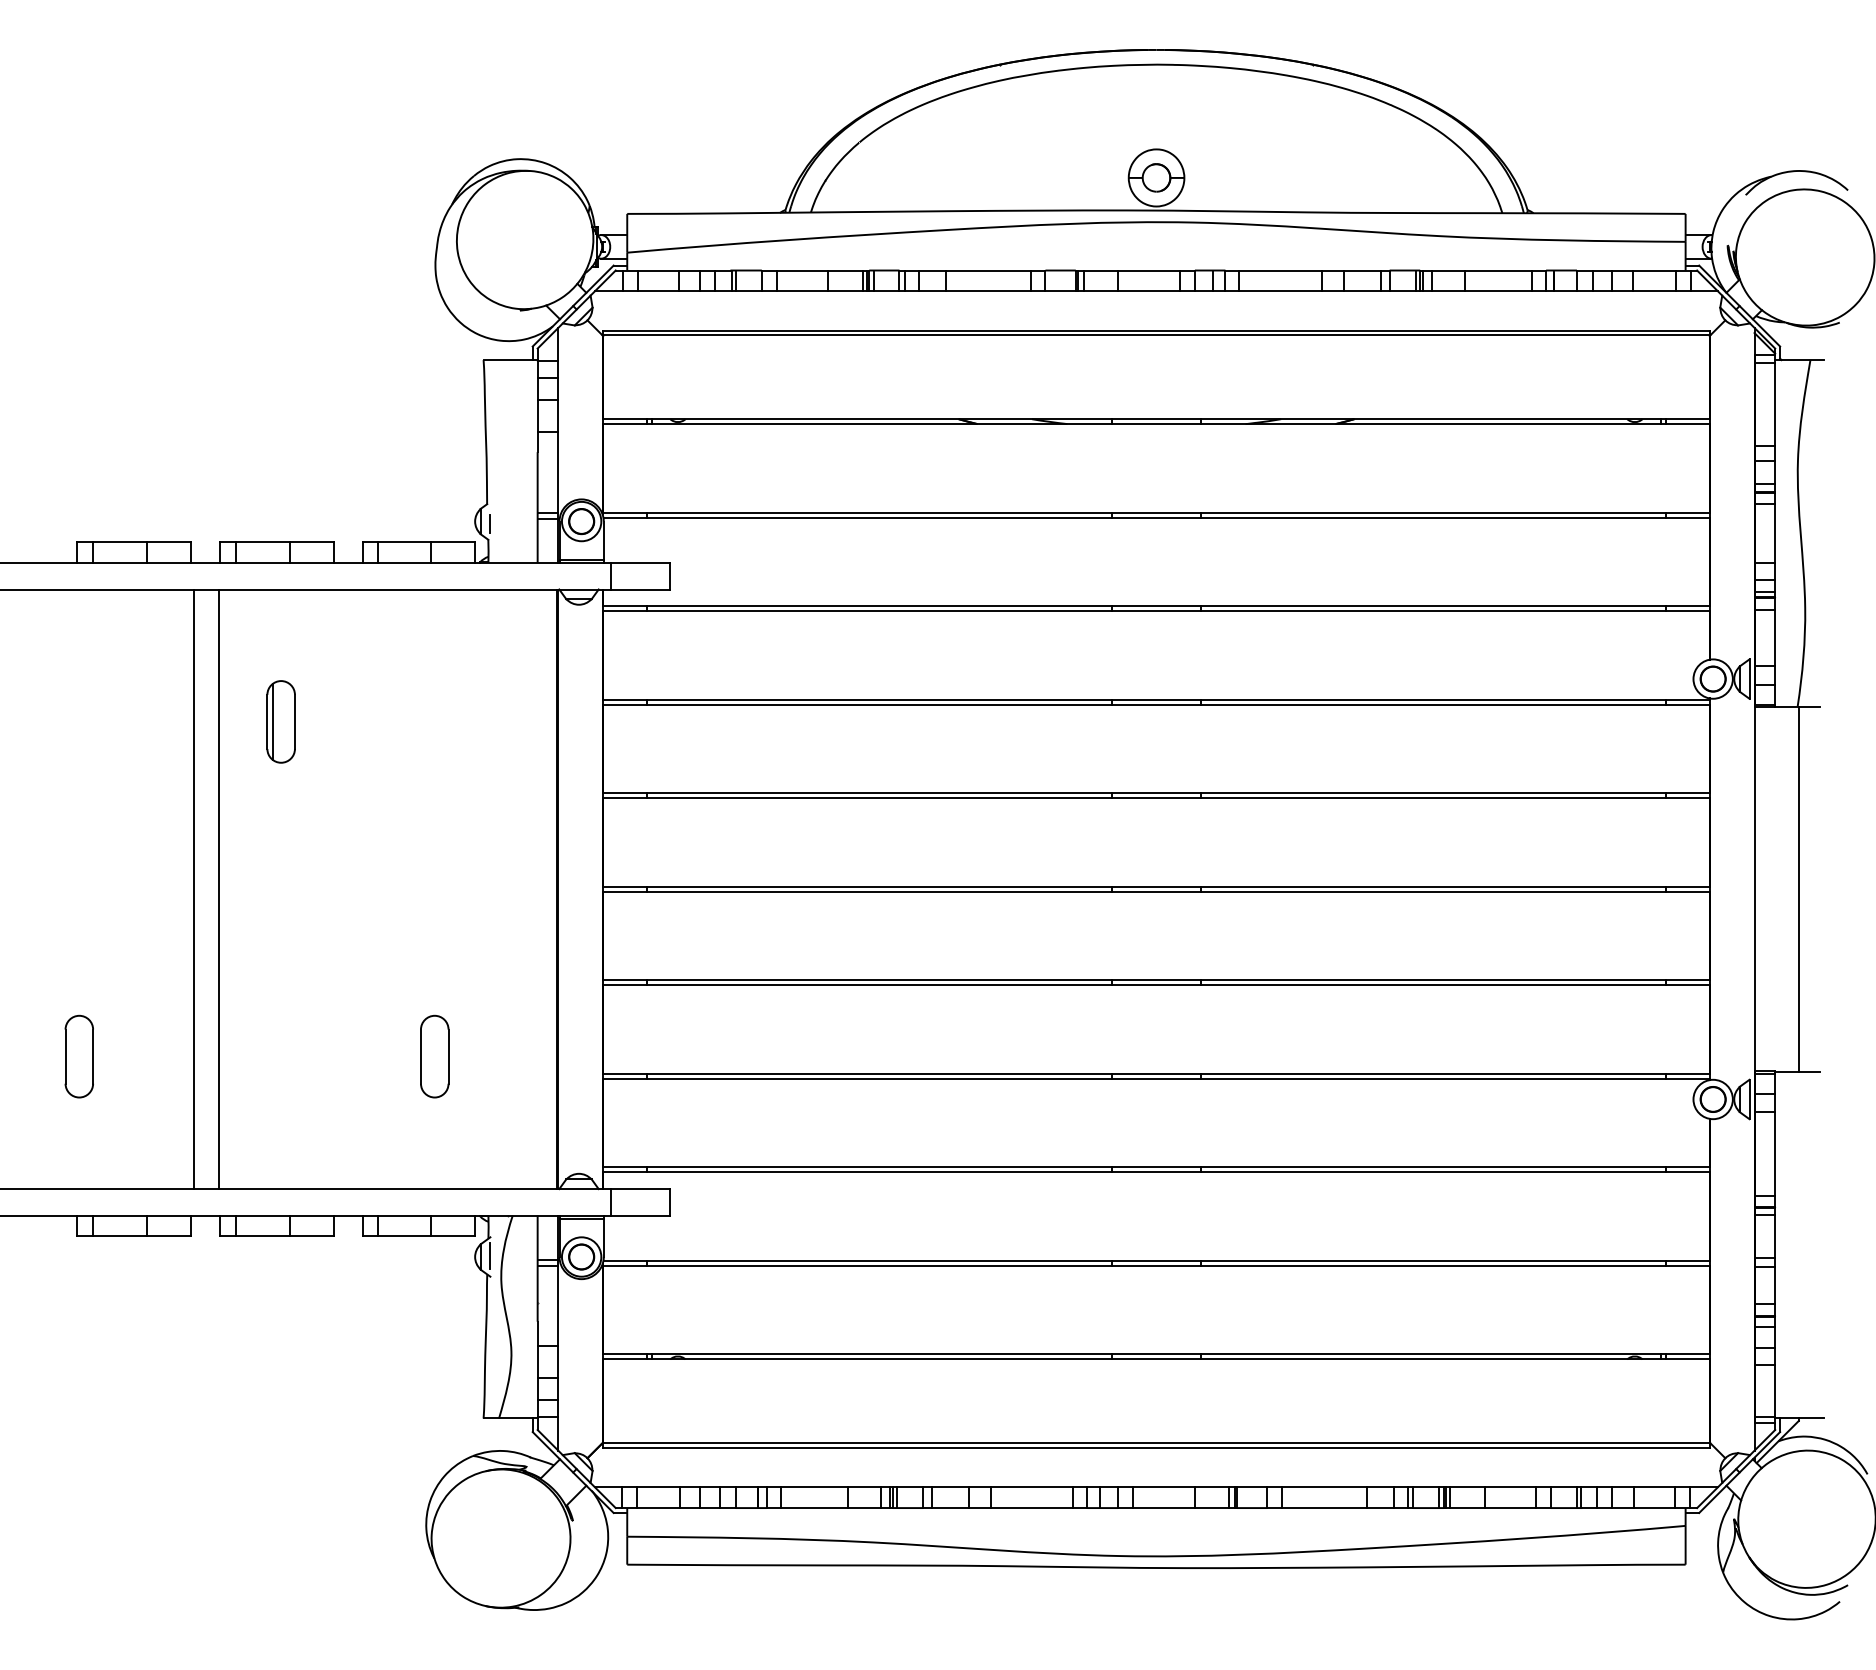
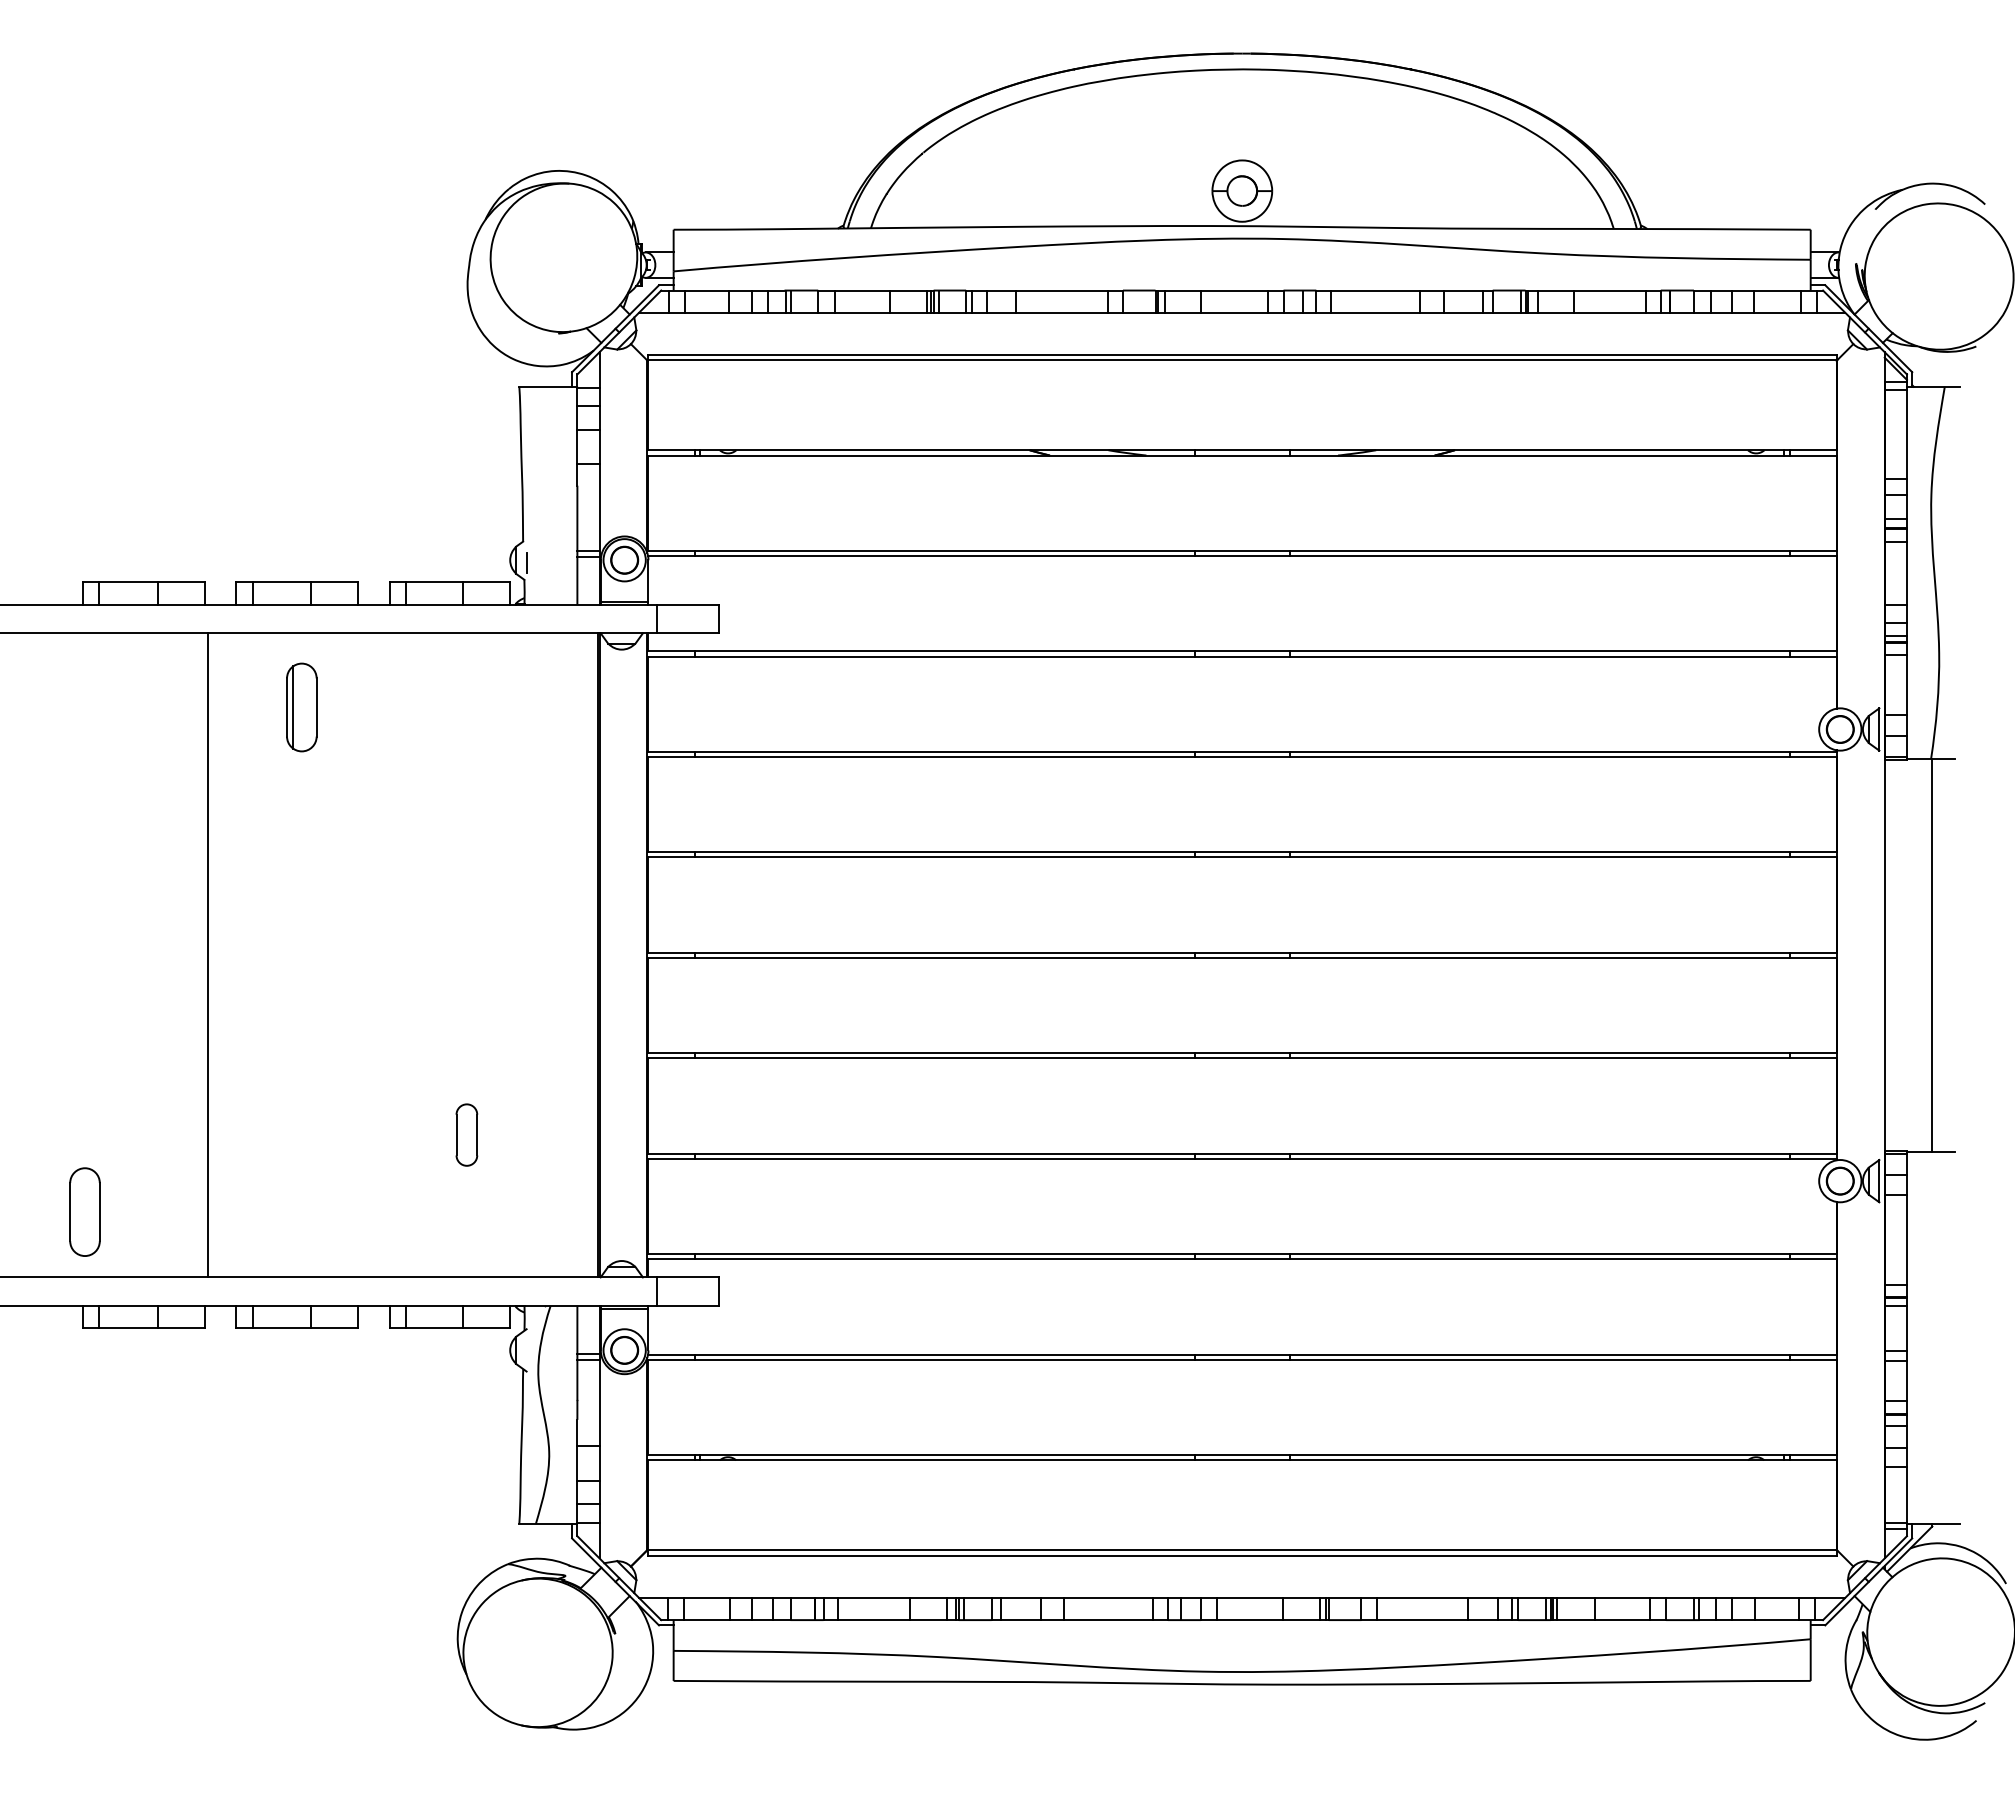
part: (280, 721) -> (301, 707), moved
line: (218, 889) -> (234, 955), removed
part: (78, 1056) -> (84, 1211), moved
part: (434, 1056) -> (466, 1134), size x0.7
line: (490, 1255) -> (526, 1348), removed

